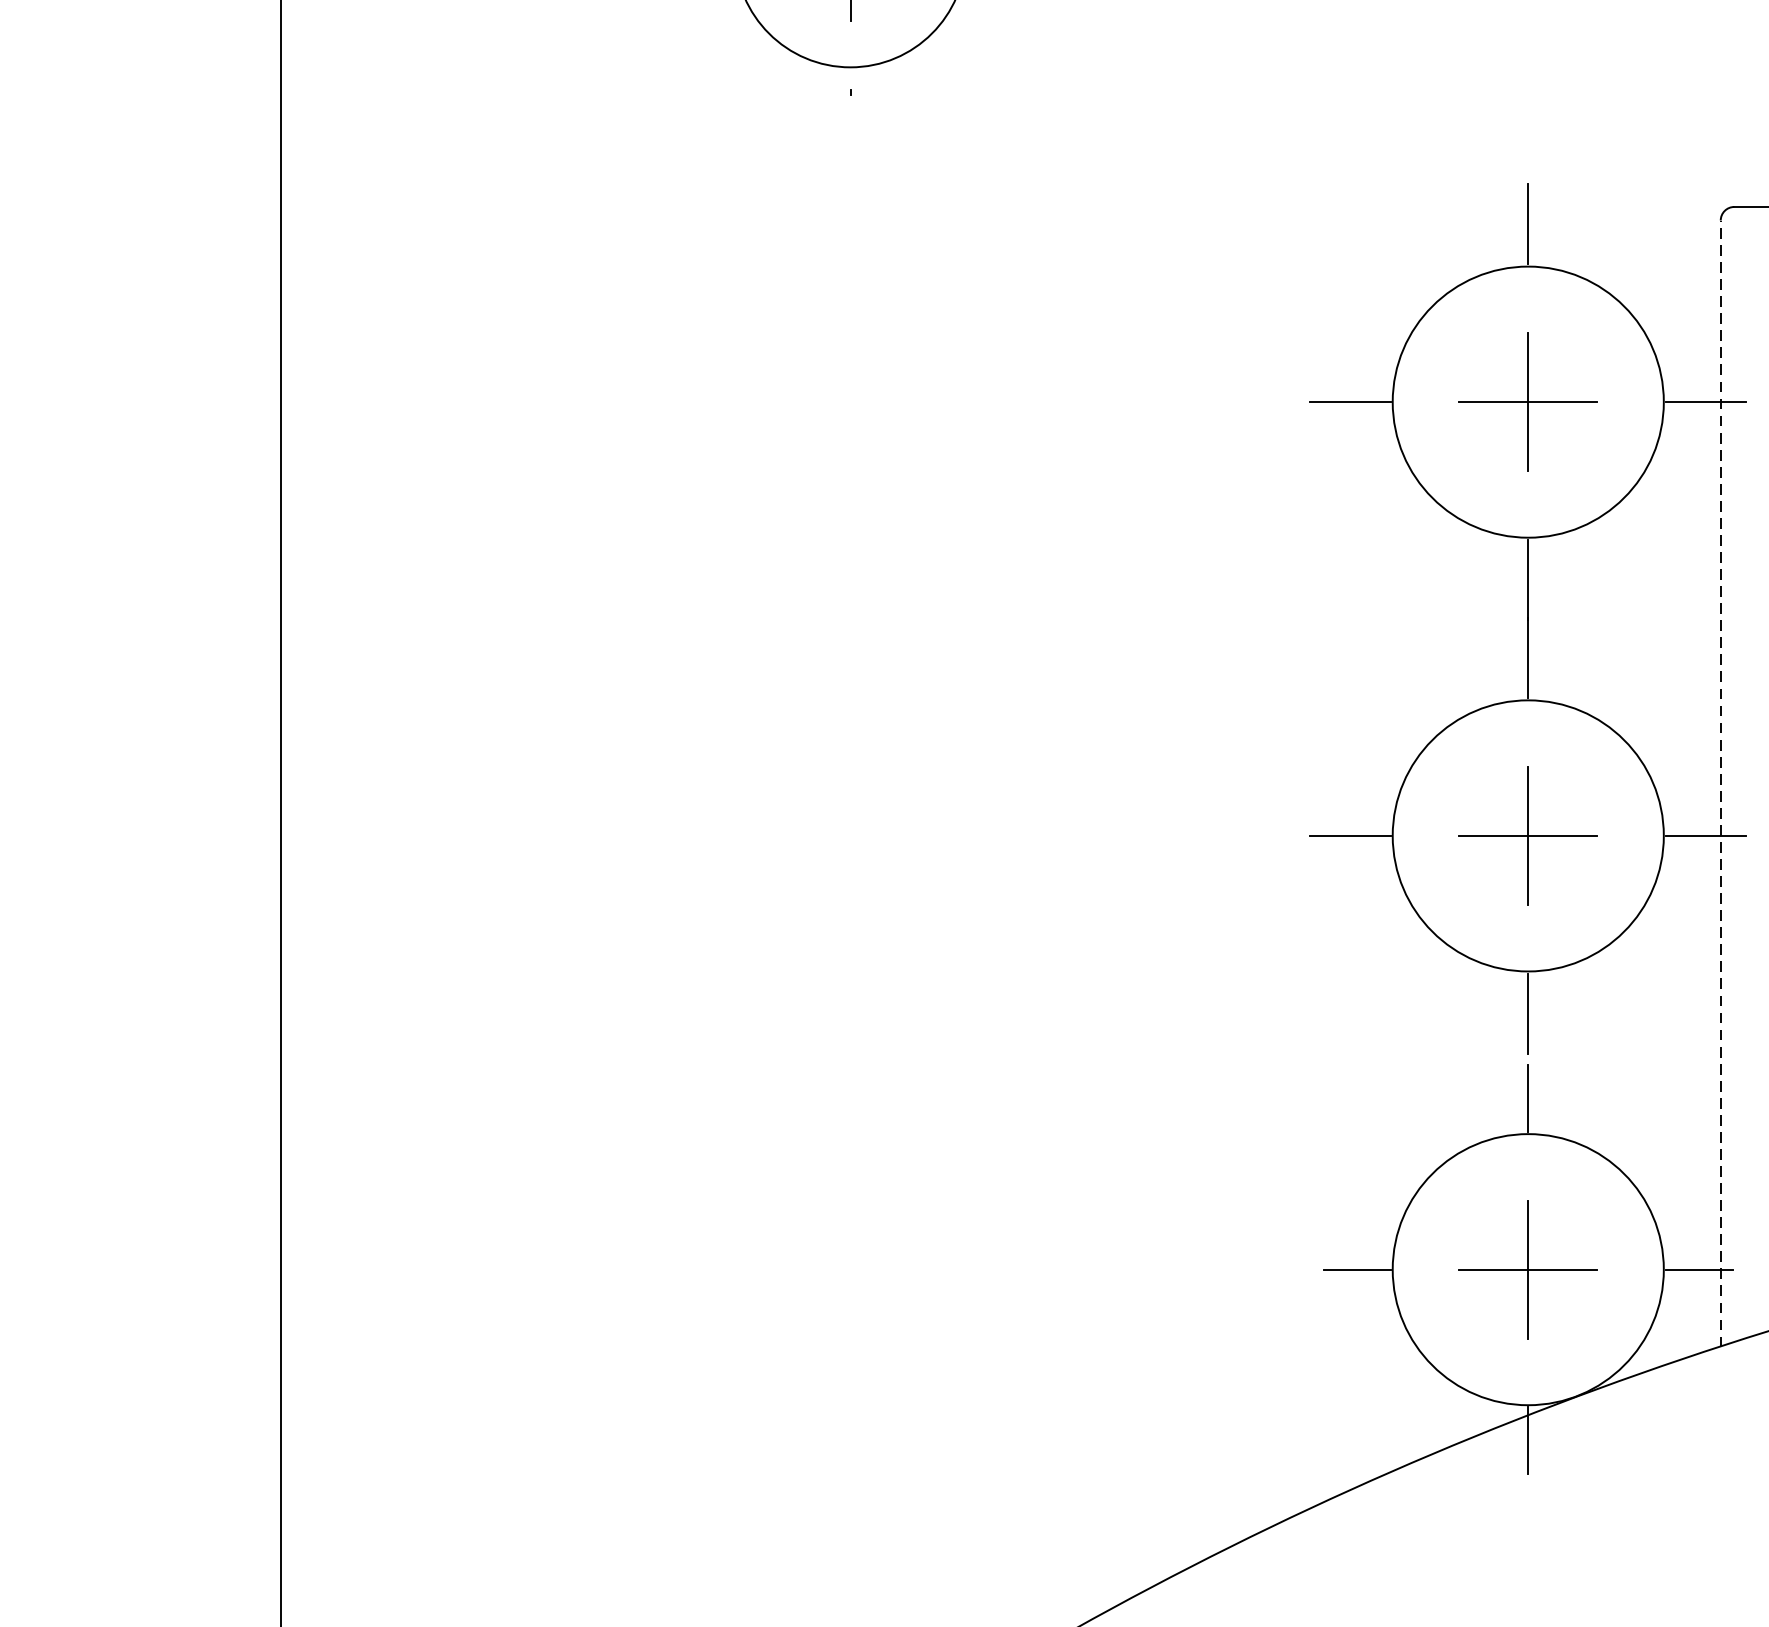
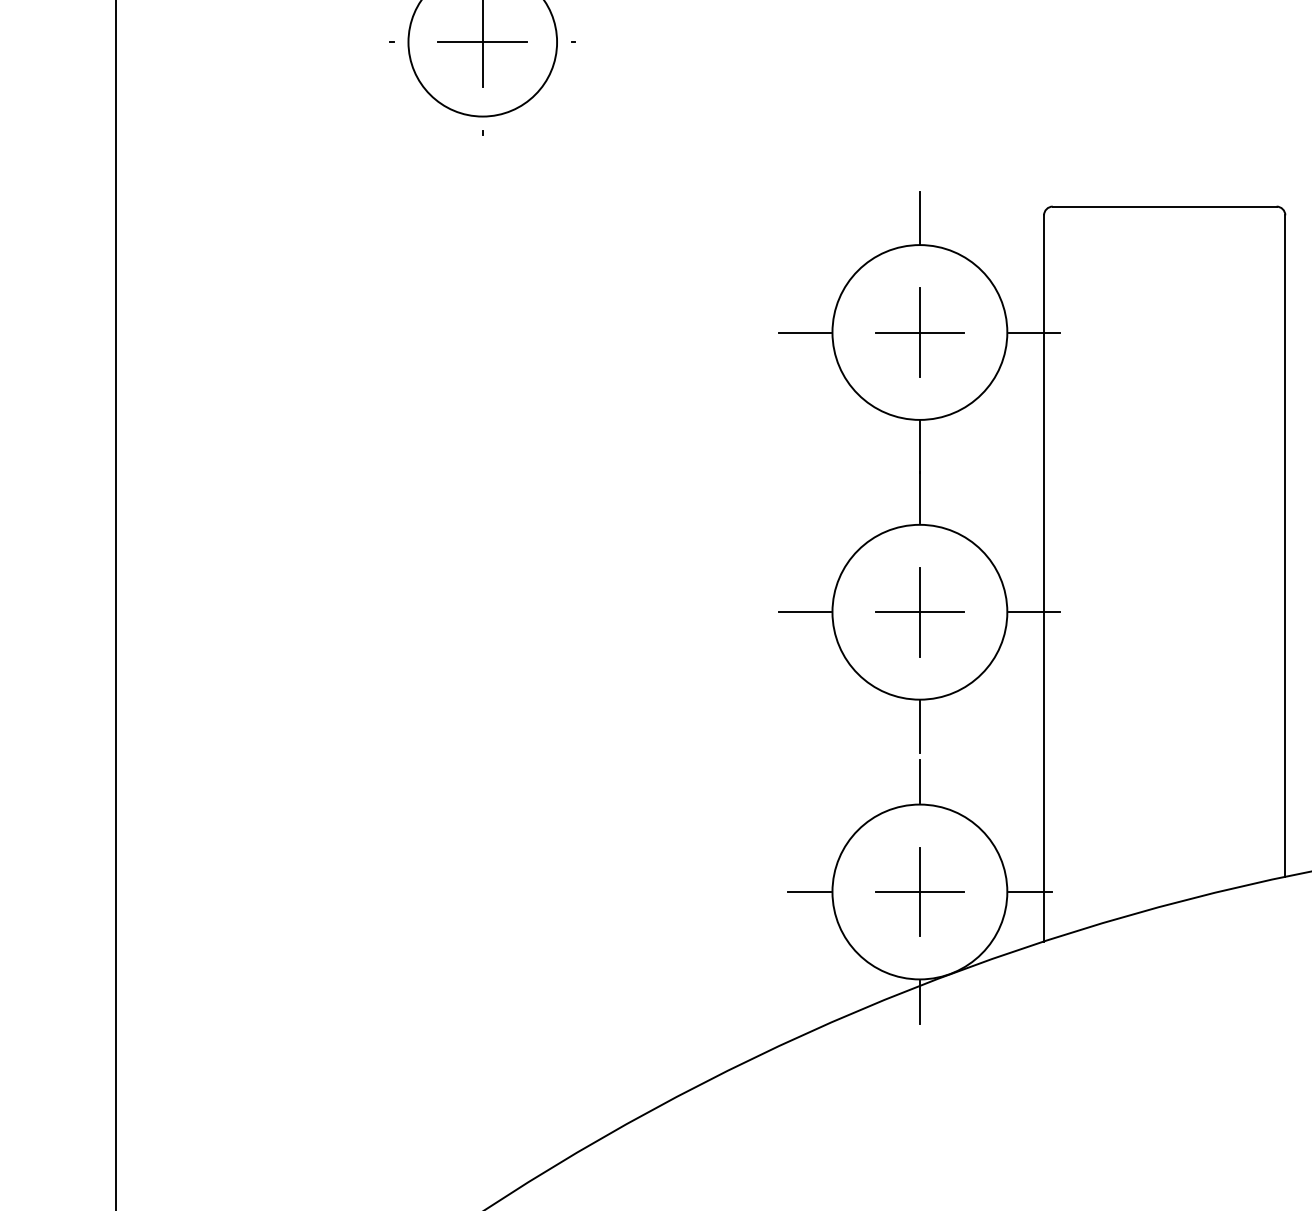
line: (1721, 783) -> (1044, 578), dashed -> solid

